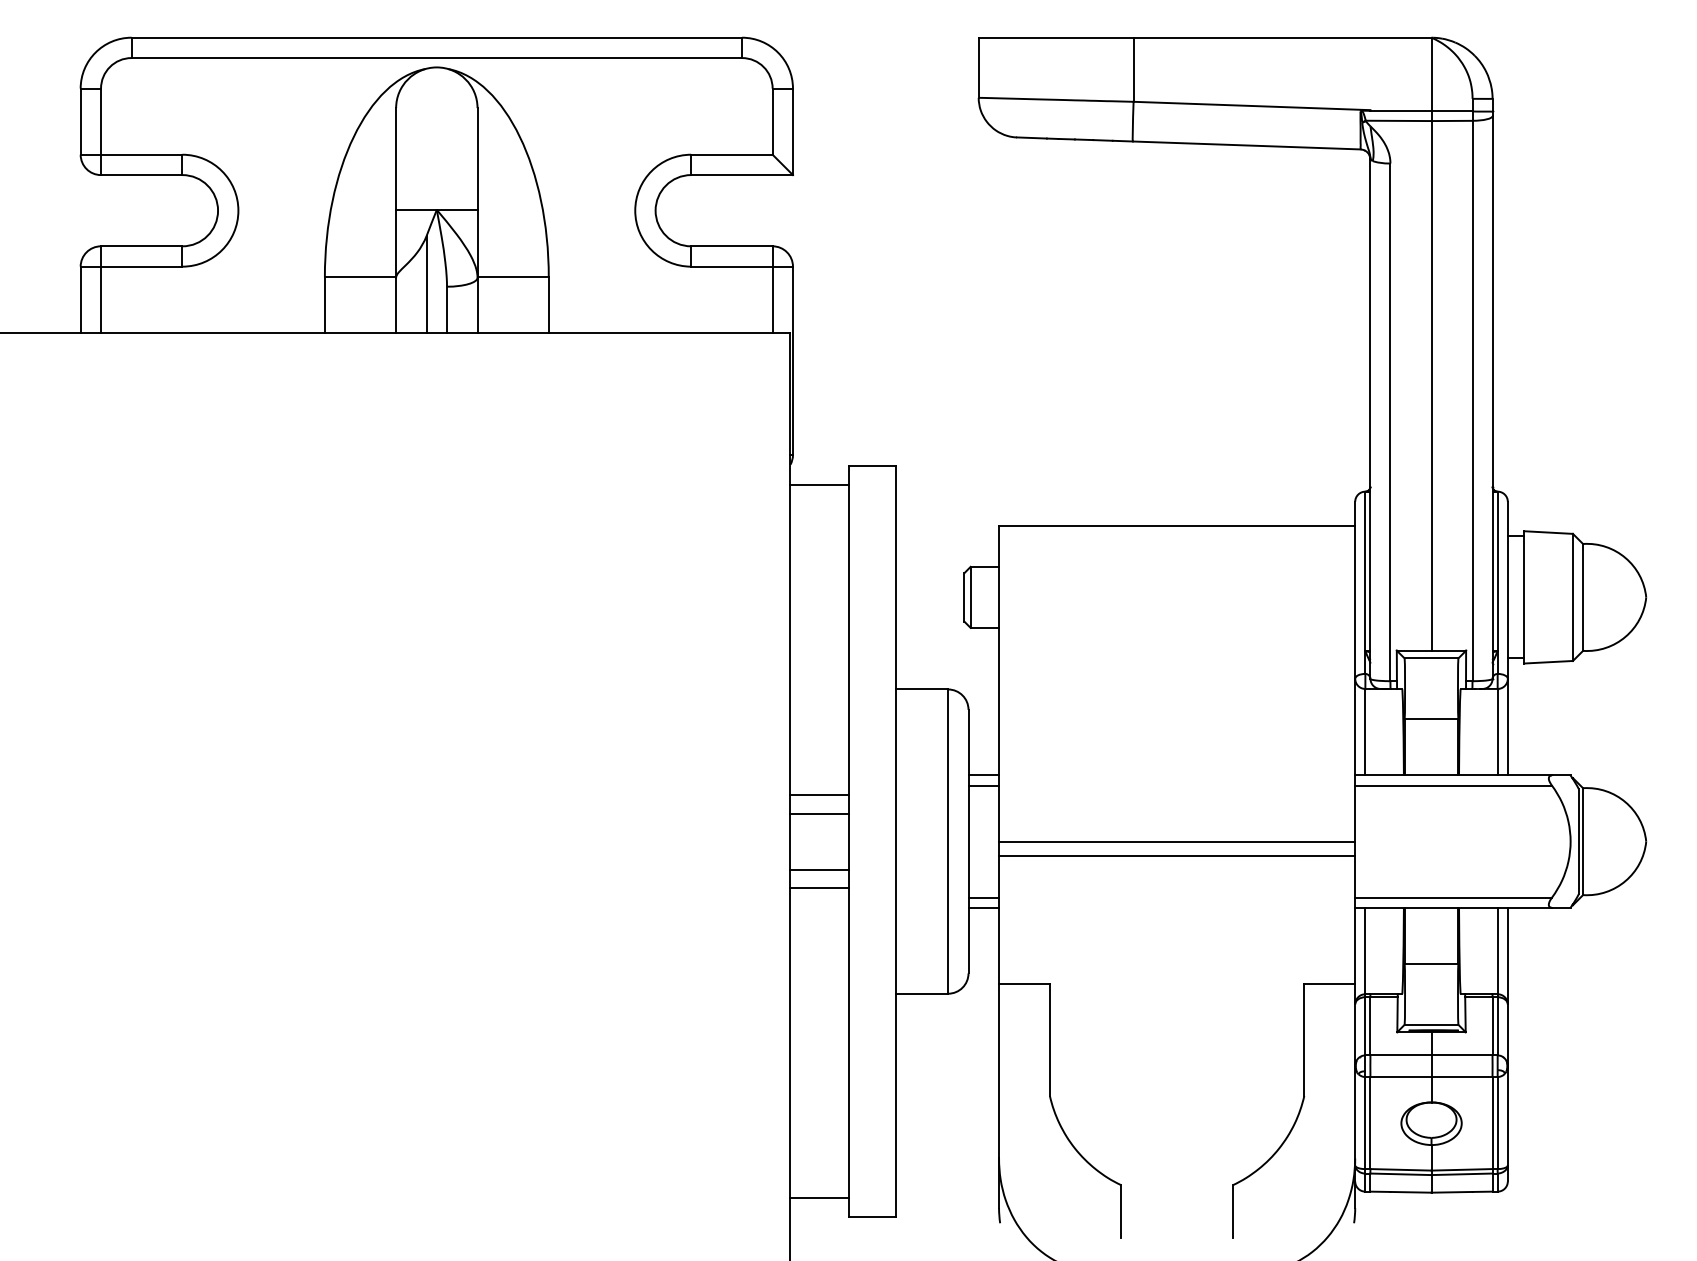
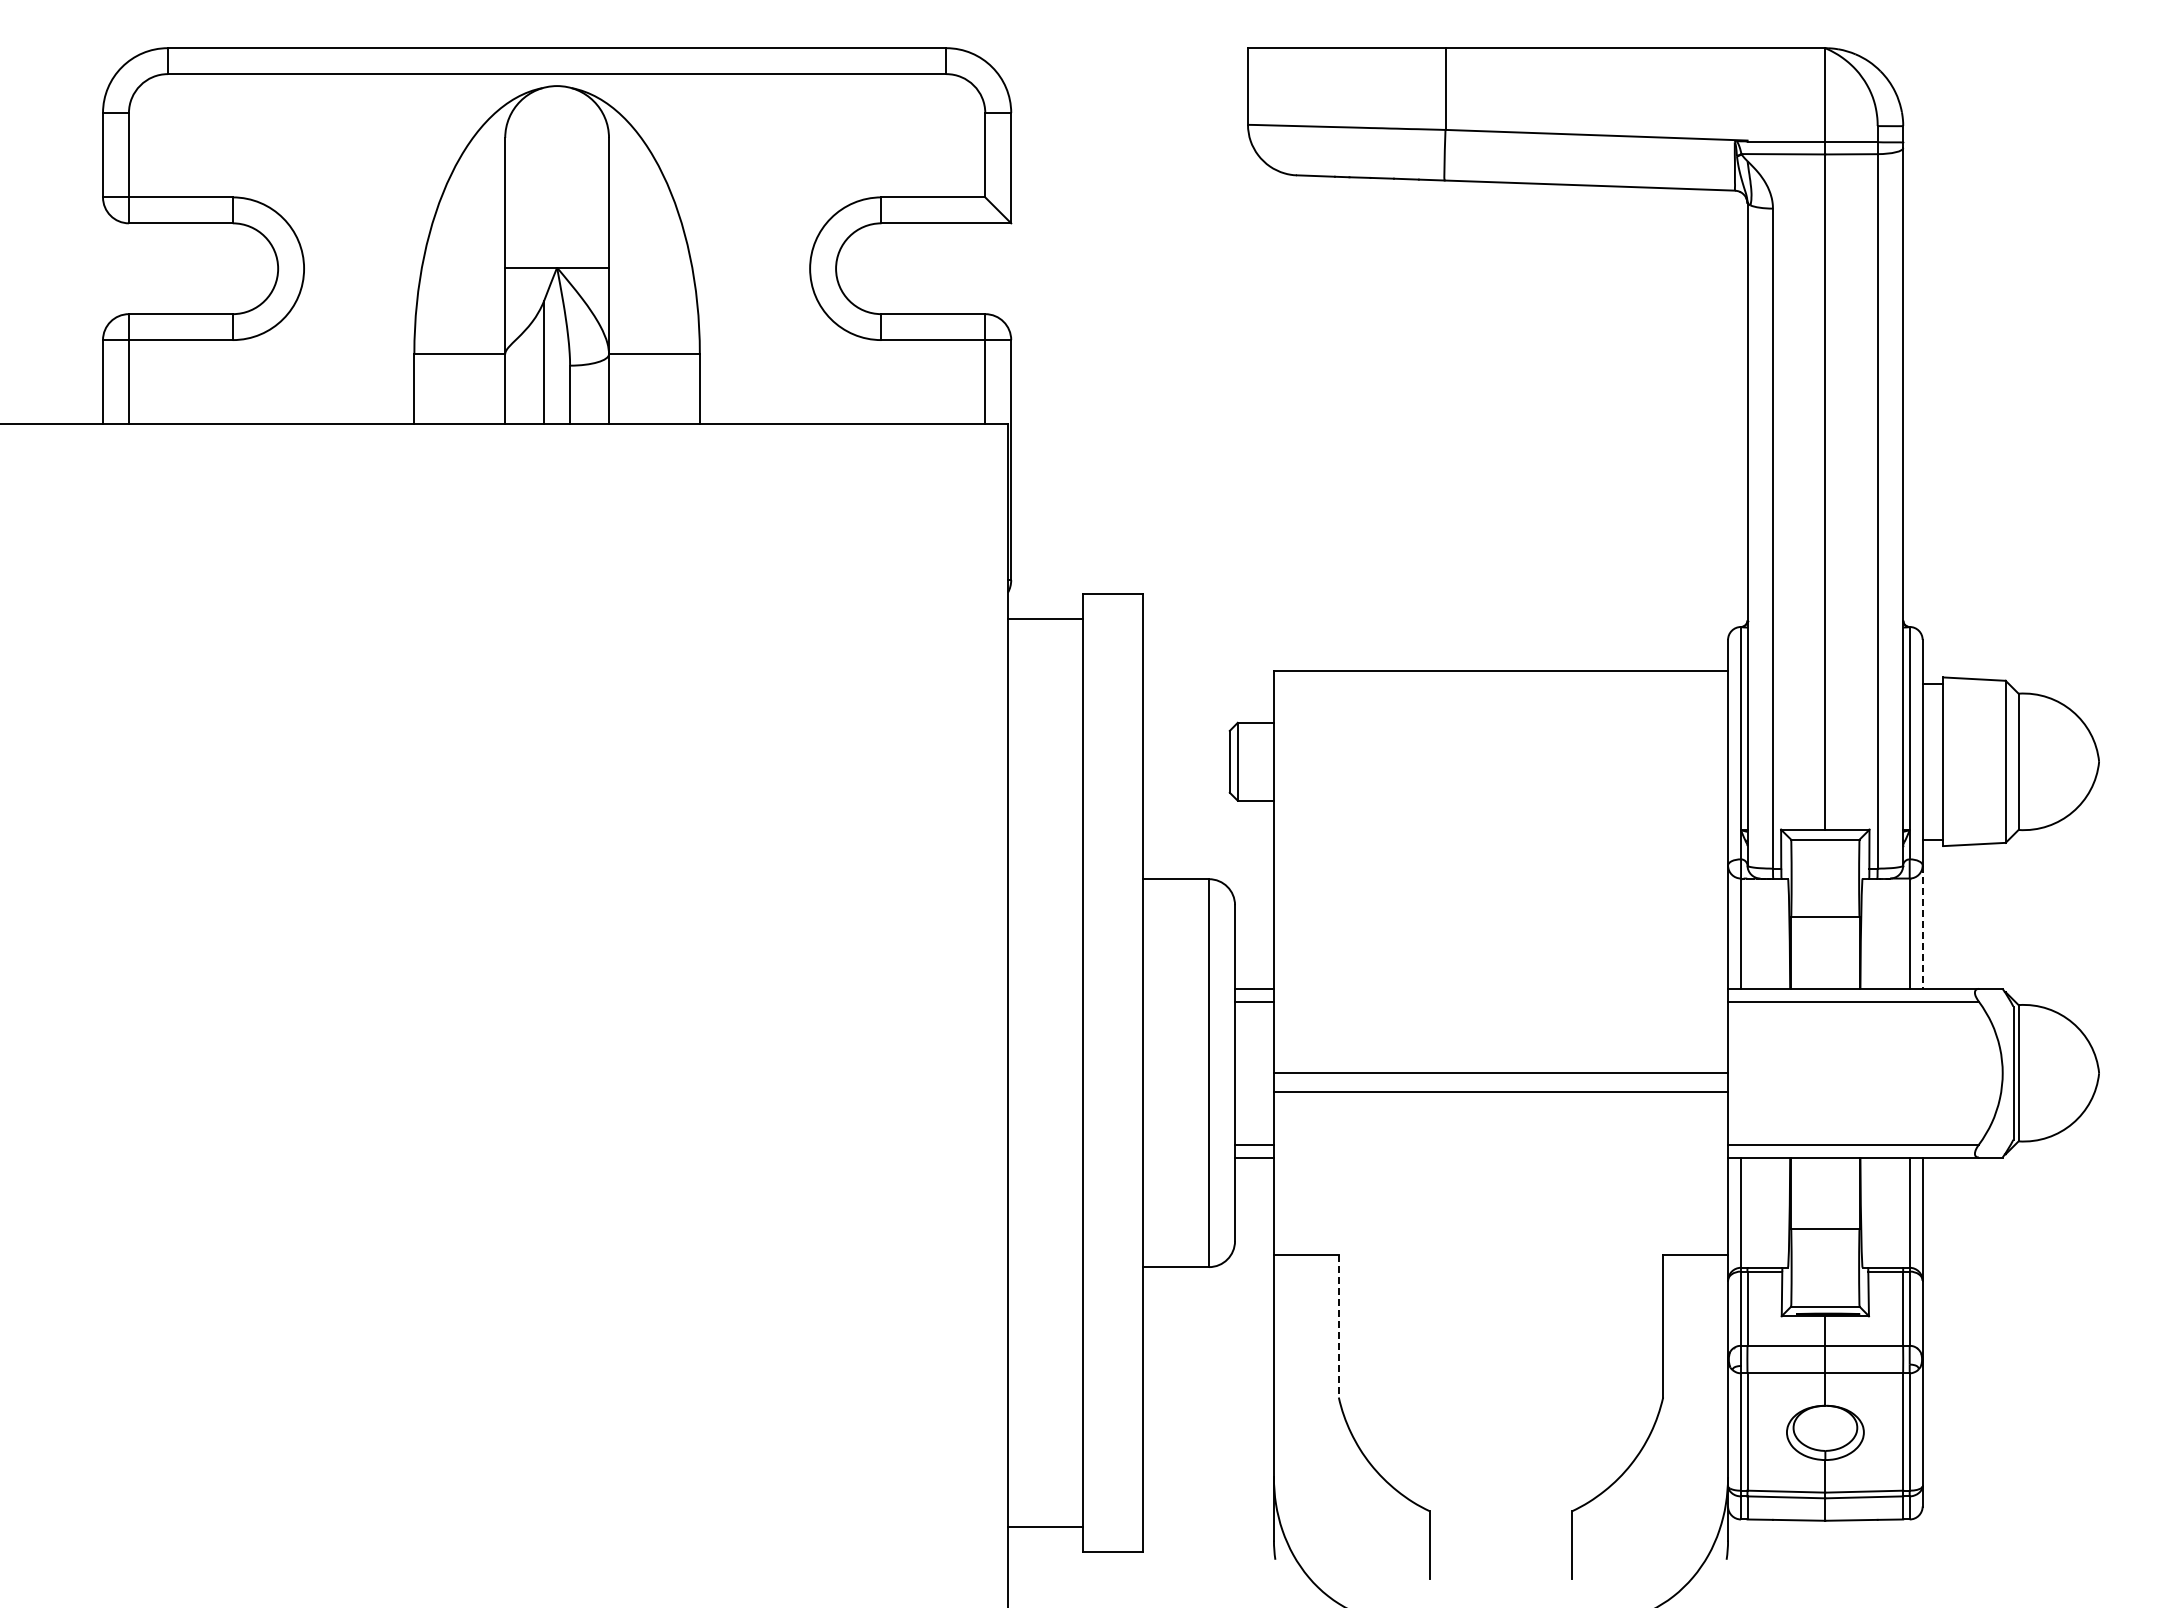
line: (1507, 727) -> (1922, 927), solid -> dashed
line: (819, 794) -> (1045, 1013), removed
line: (819, 813) -> (1045, 1037), removed
line: (819, 869) -> (1045, 1108), removed
line: (819, 888) -> (1045, 1132), removed
line: (1049, 1040) -> (1338, 1326), solid -> dashed

